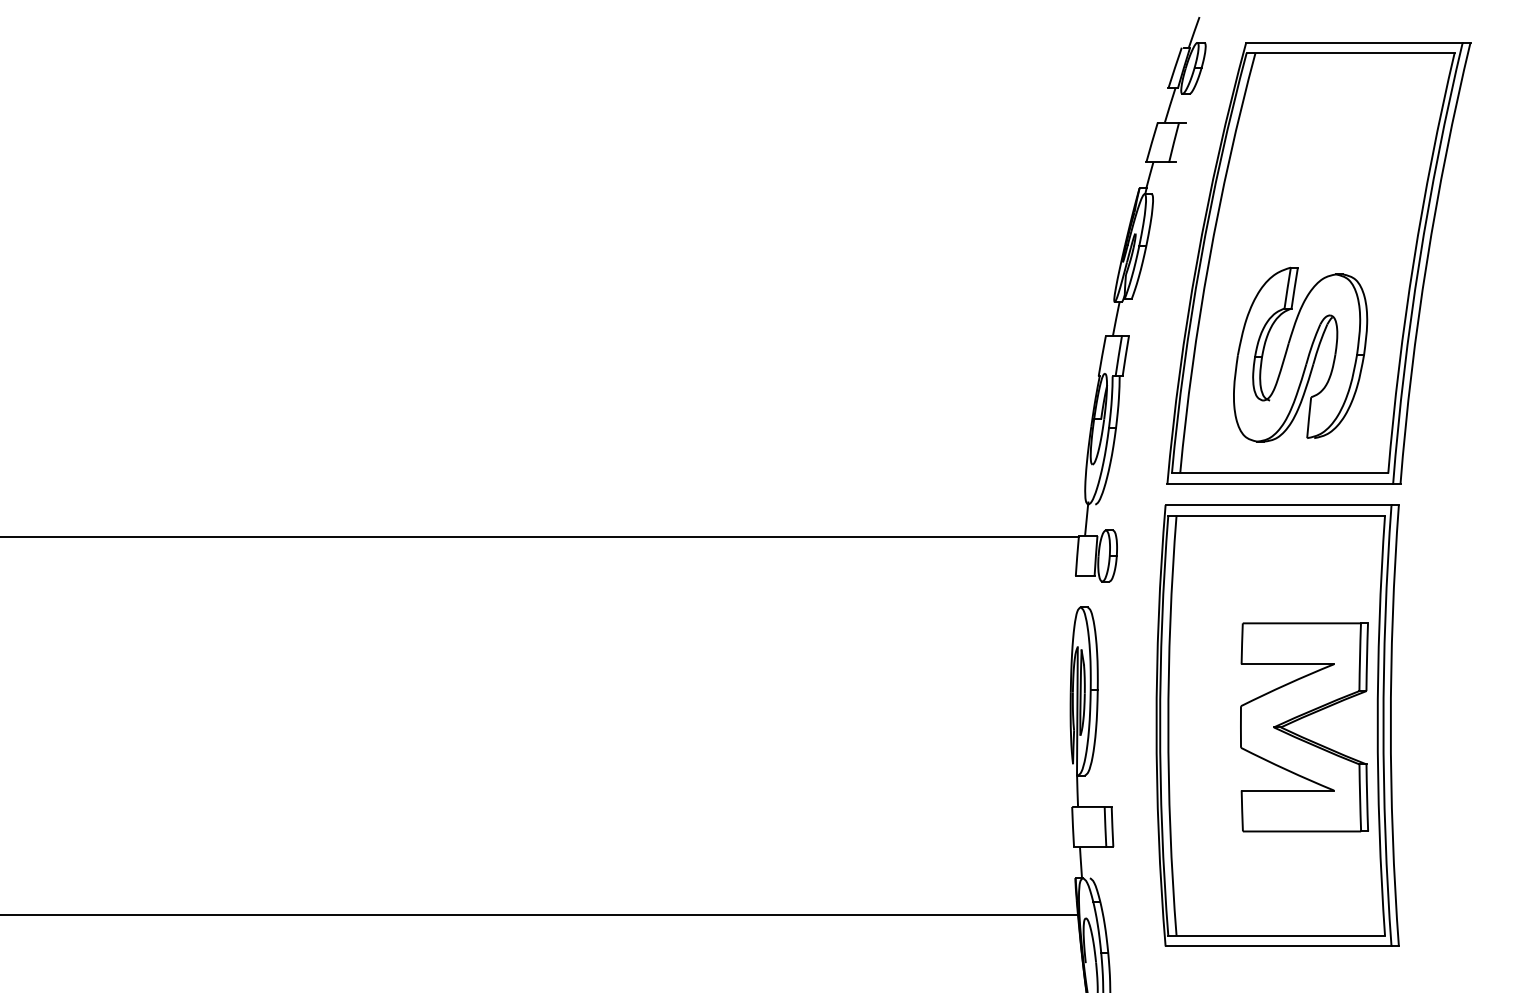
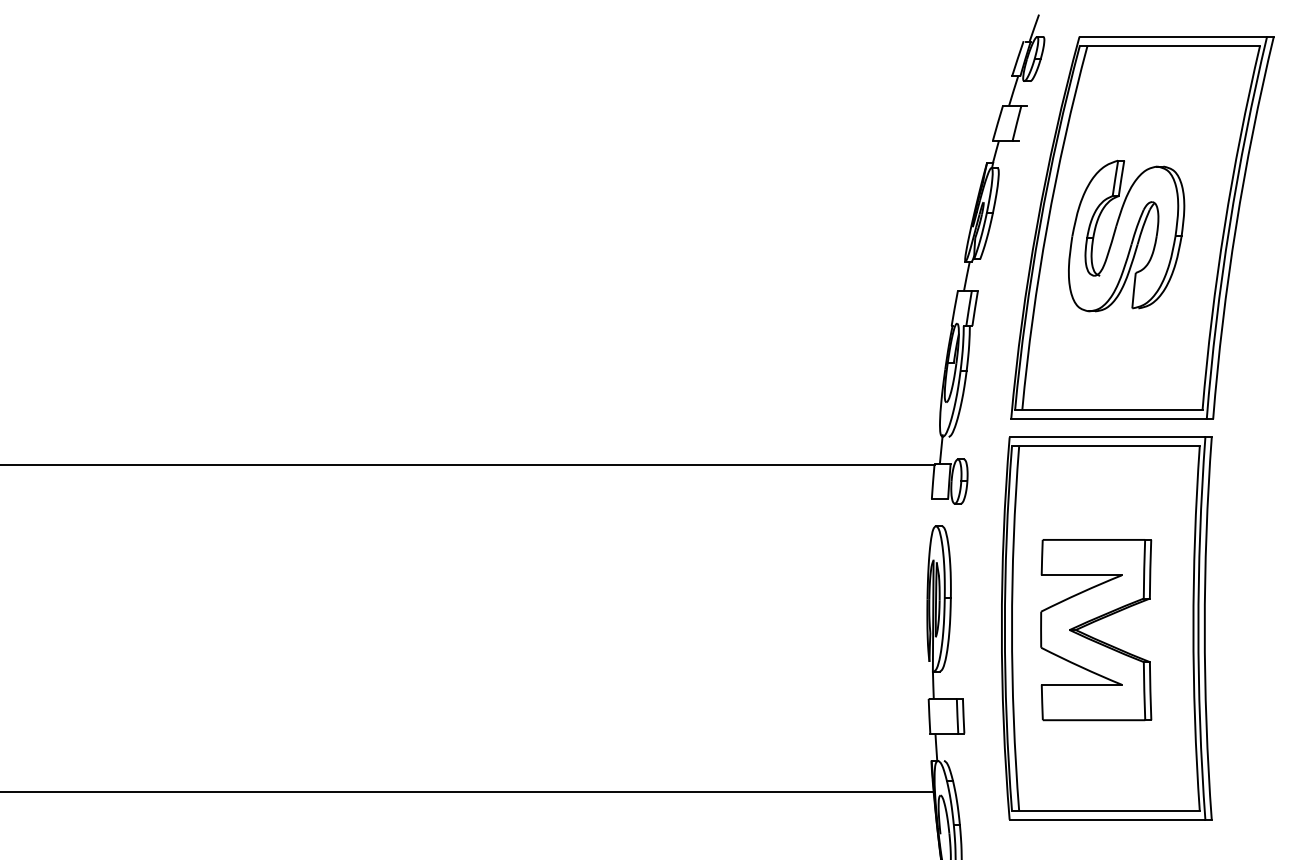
part: (1300, 354) -> (1126, 235), moved
part: (1301, 719) -> (1093, 623), moved

